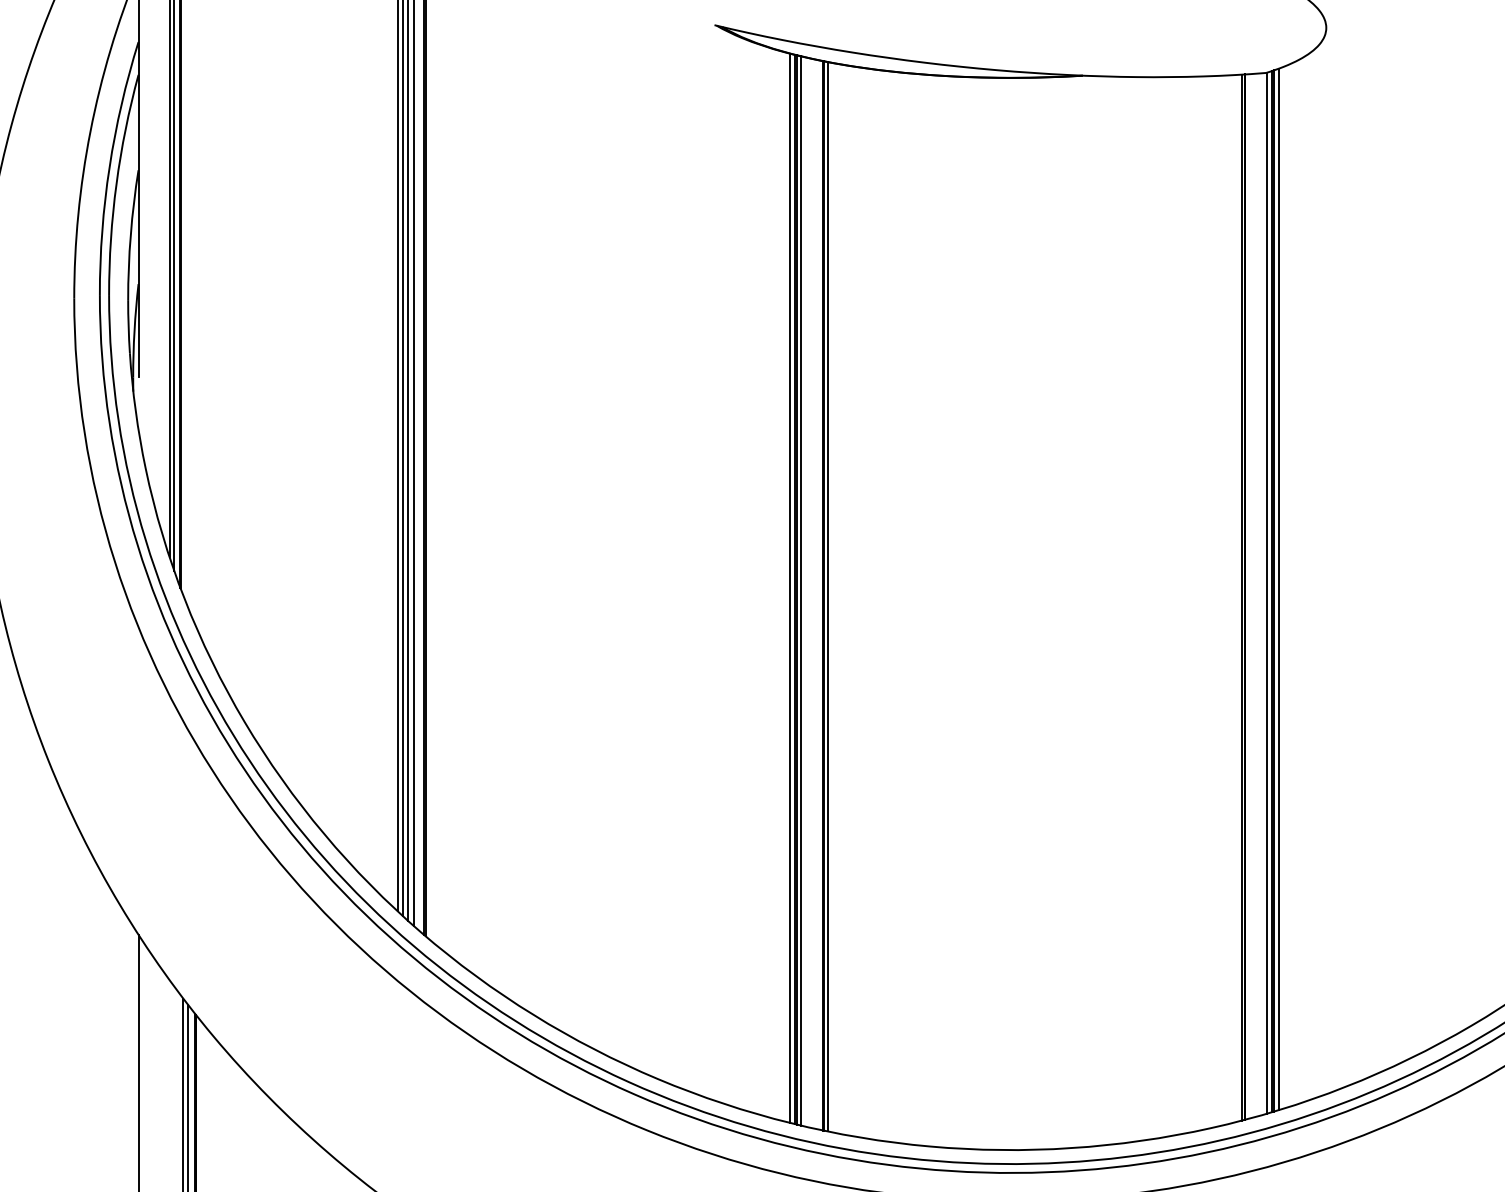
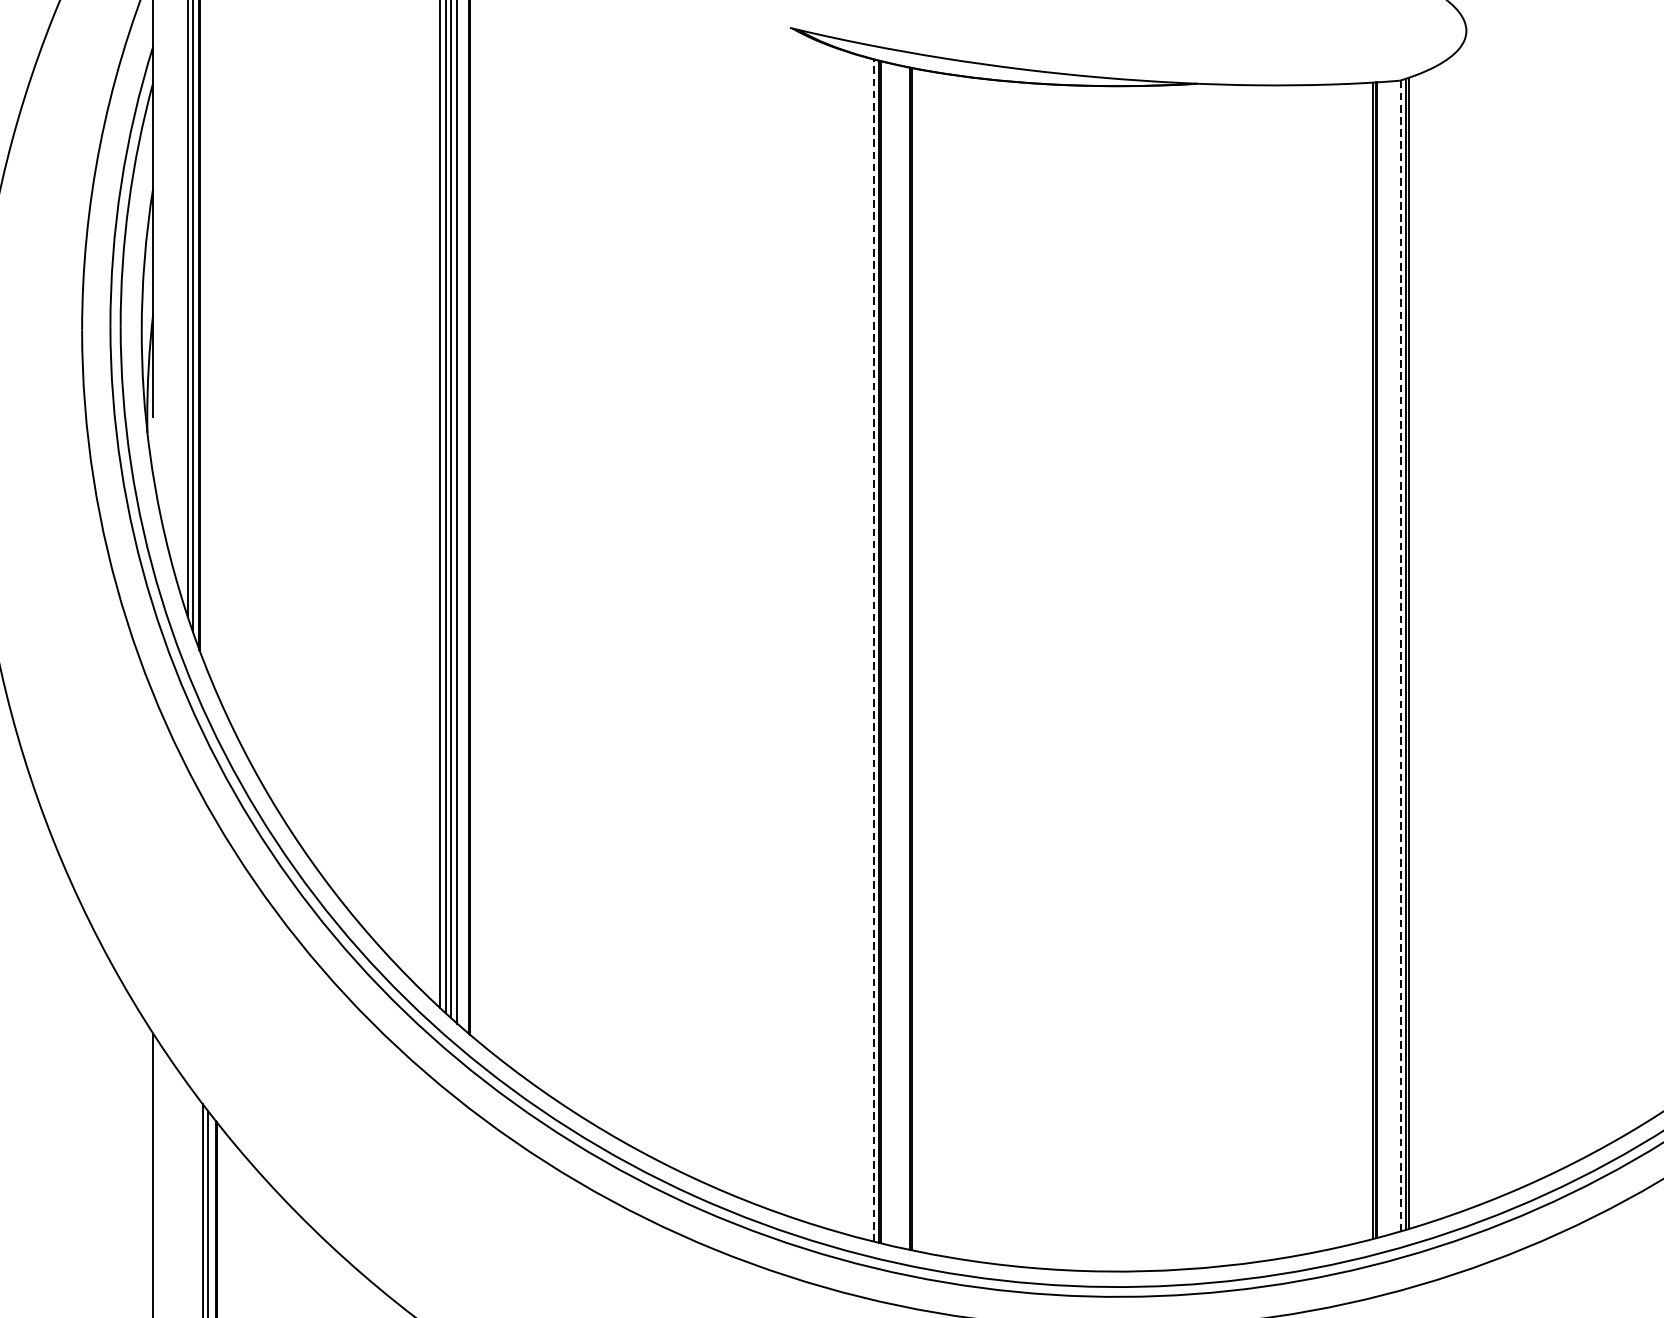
line: (790, 588) -> (874, 650), solid -> dashed
line: (1278, 589) -> (1413, 651), removed
line: (801, 590) -> (886, 652), removed
line: (1267, 593) -> (1401, 656), solid -> dashed
line: (827, 596) -> (914, 659), removed

